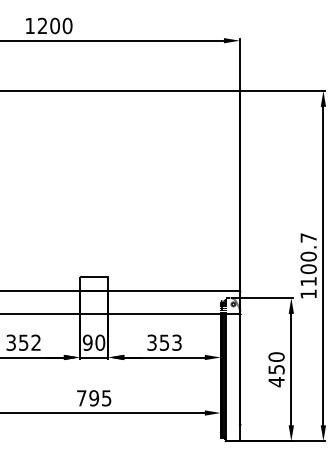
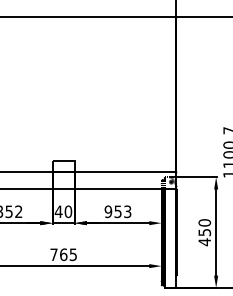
text: (87, 342) -> (58, 211), 90 -> 40
text: (151, 342) -> (108, 211), 353 -> 953
text: (94, 398) -> (63, 254), 795 -> 765

